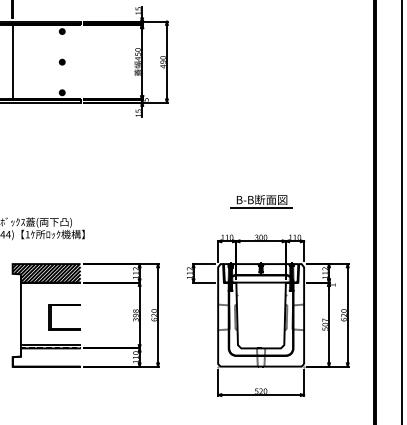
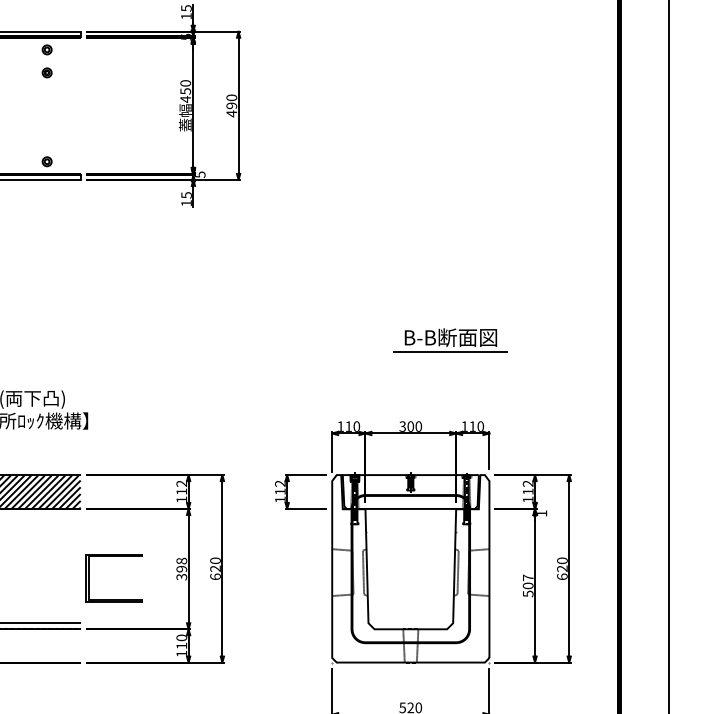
part: (61, 61) -> (45, 71), moved
part: (261, 201) -> (449, 340), moved
part: (64, 328) -> (113, 598), moved

